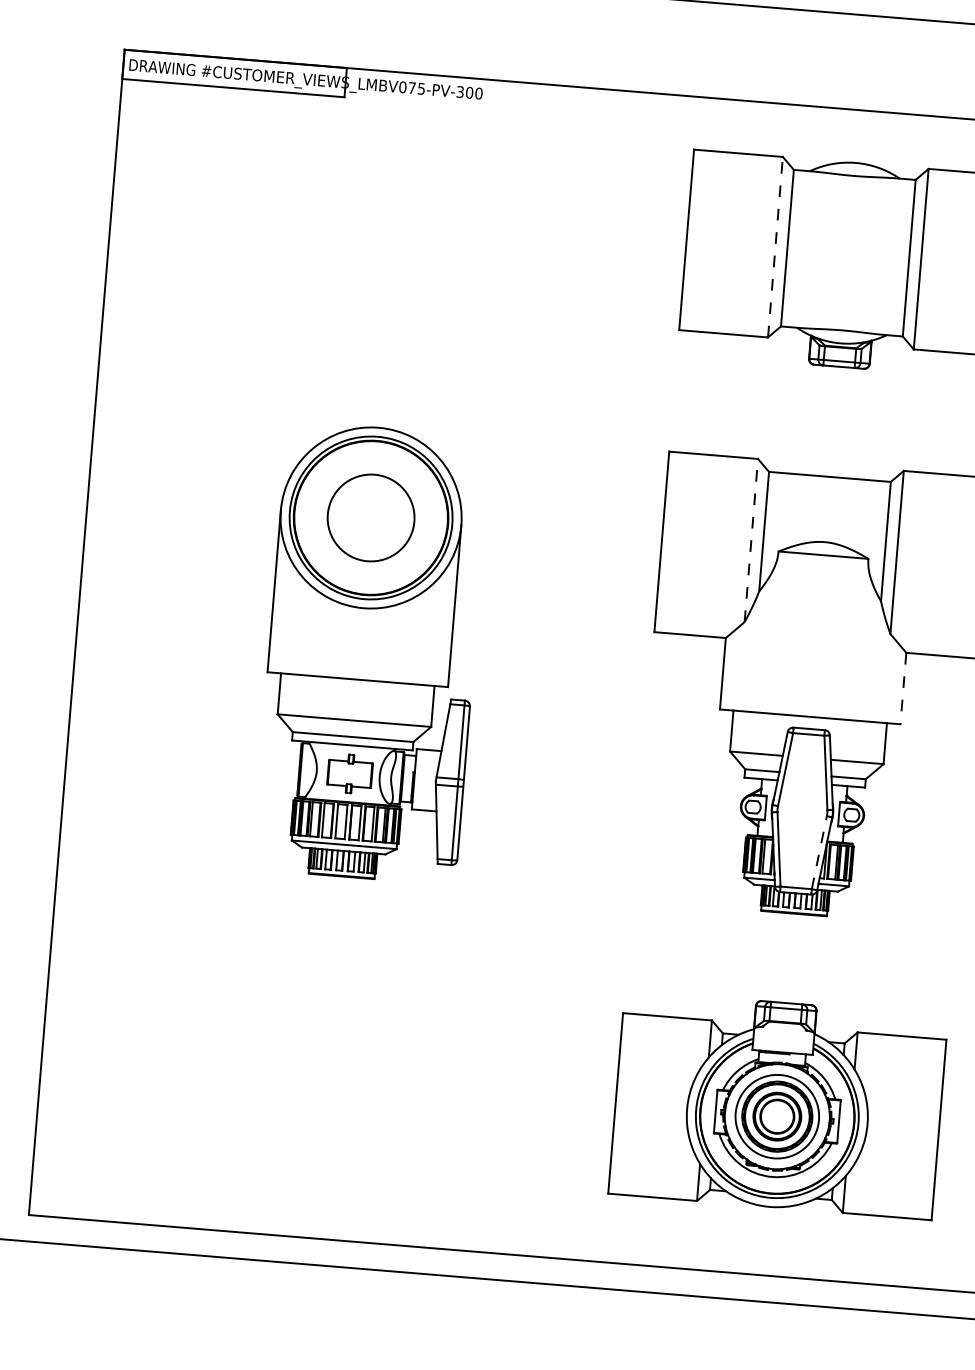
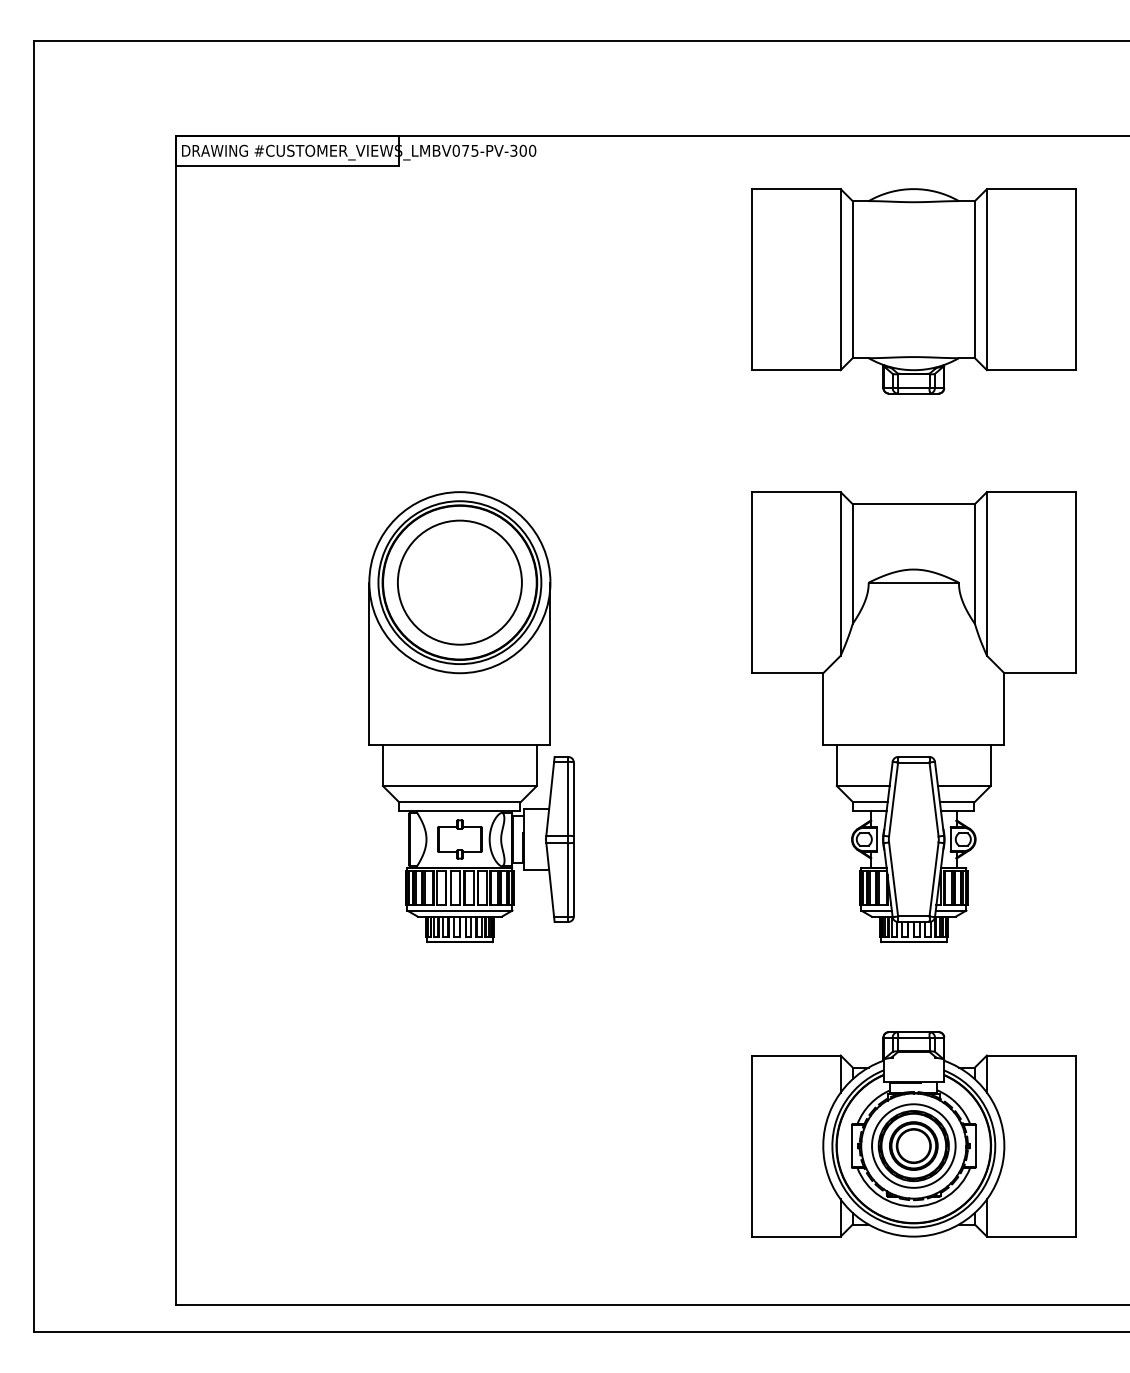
line: (775, 247) -> (840, 279), dashed -> solid
circle: (370, 517) -> (459, 582), size x1.43
line: (751, 540) -> (840, 573), dashed -> solid
line: (903, 689) -> (1004, 709), dashed -> solid
line: (819, 852) -> (934, 879), dashed -> solid

